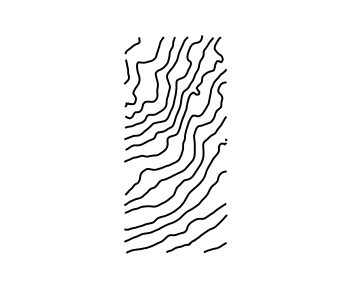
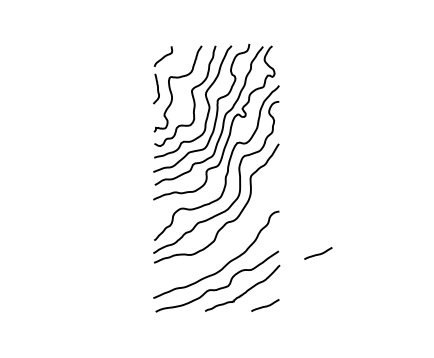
part: (186, 194) -> (230, 240), removed
curve: (258, 205) -> (318, 253), added

